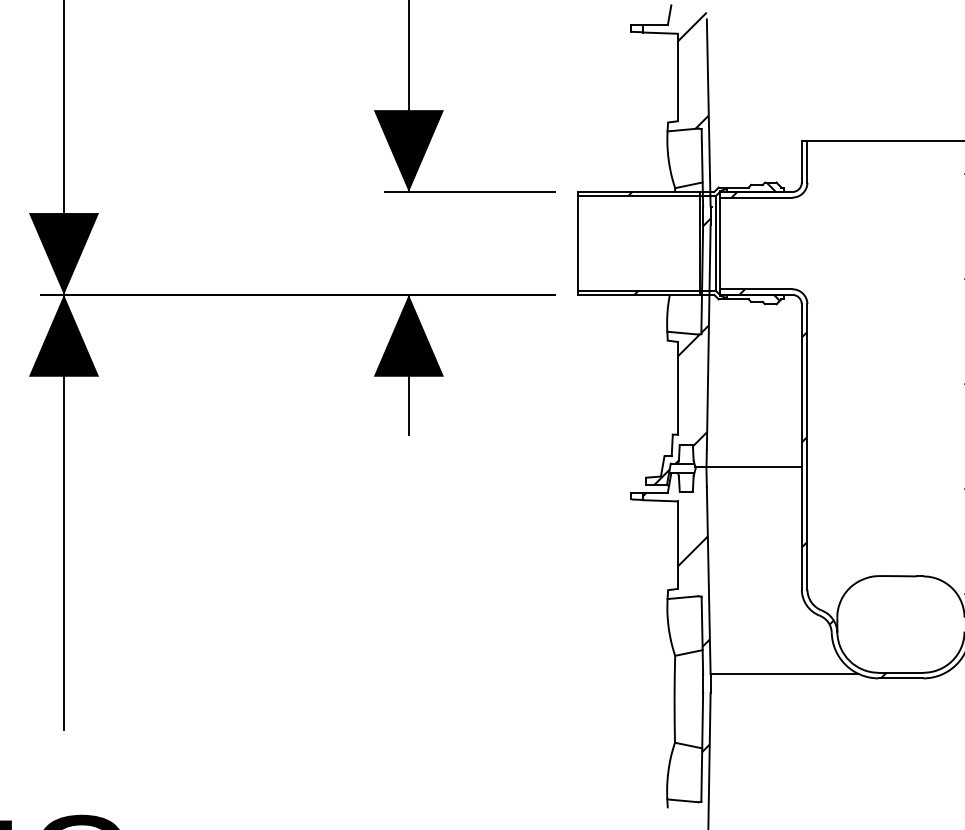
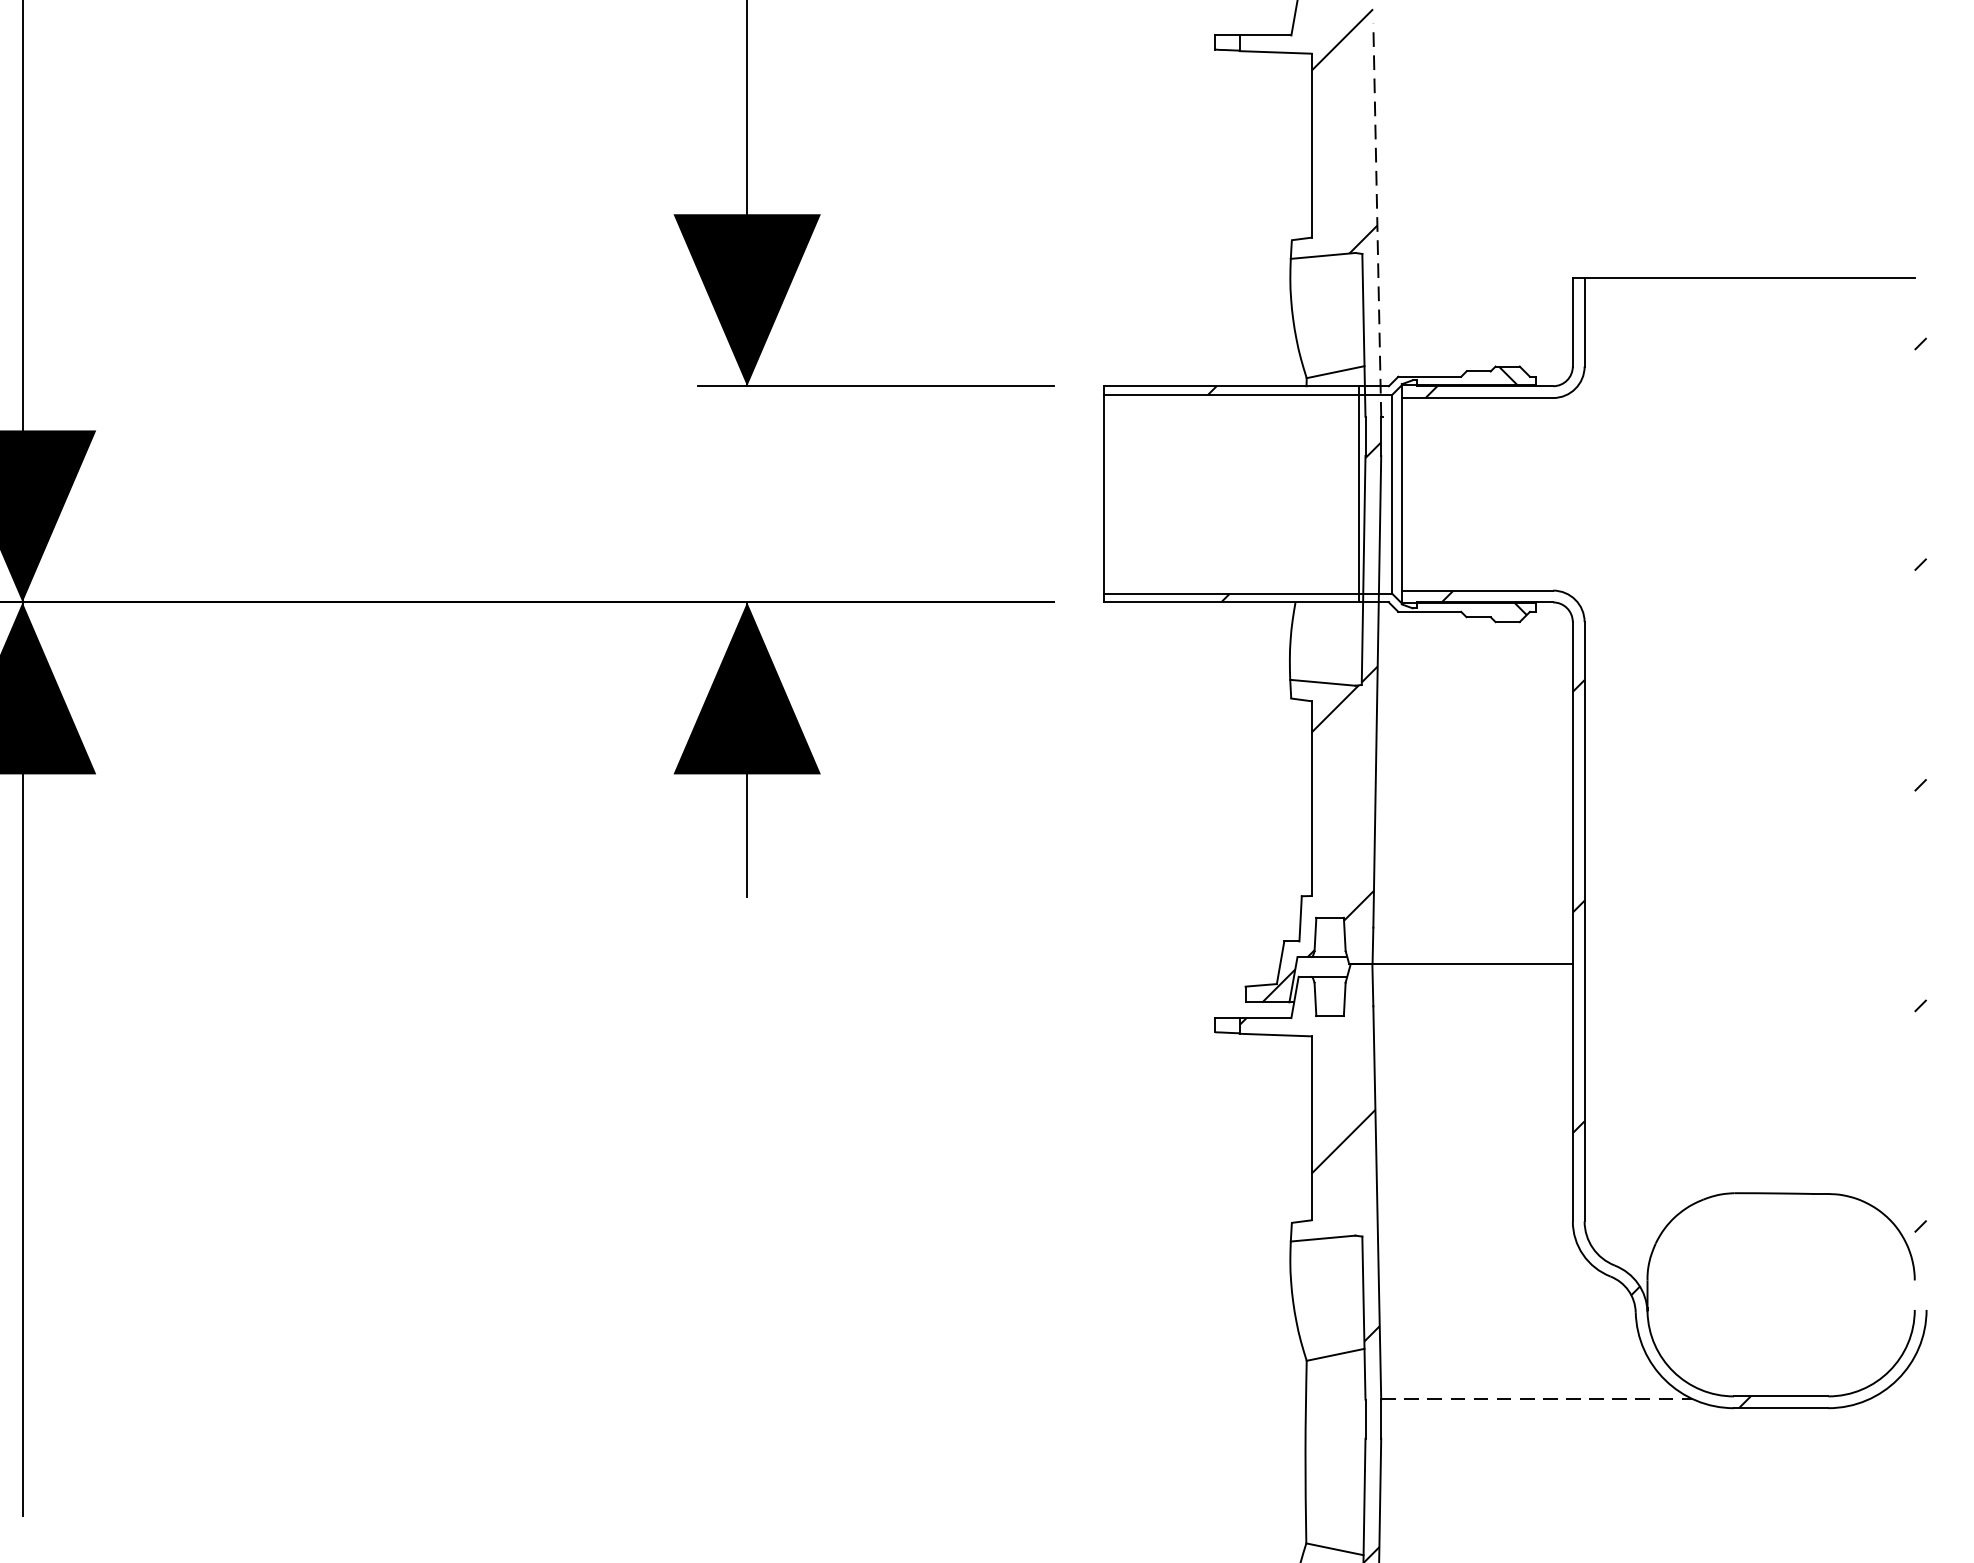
line: (708, 112) -> (1376, 219), solid -> dashed
line: (785, 674) -> (1538, 1400), solid -> dashed

